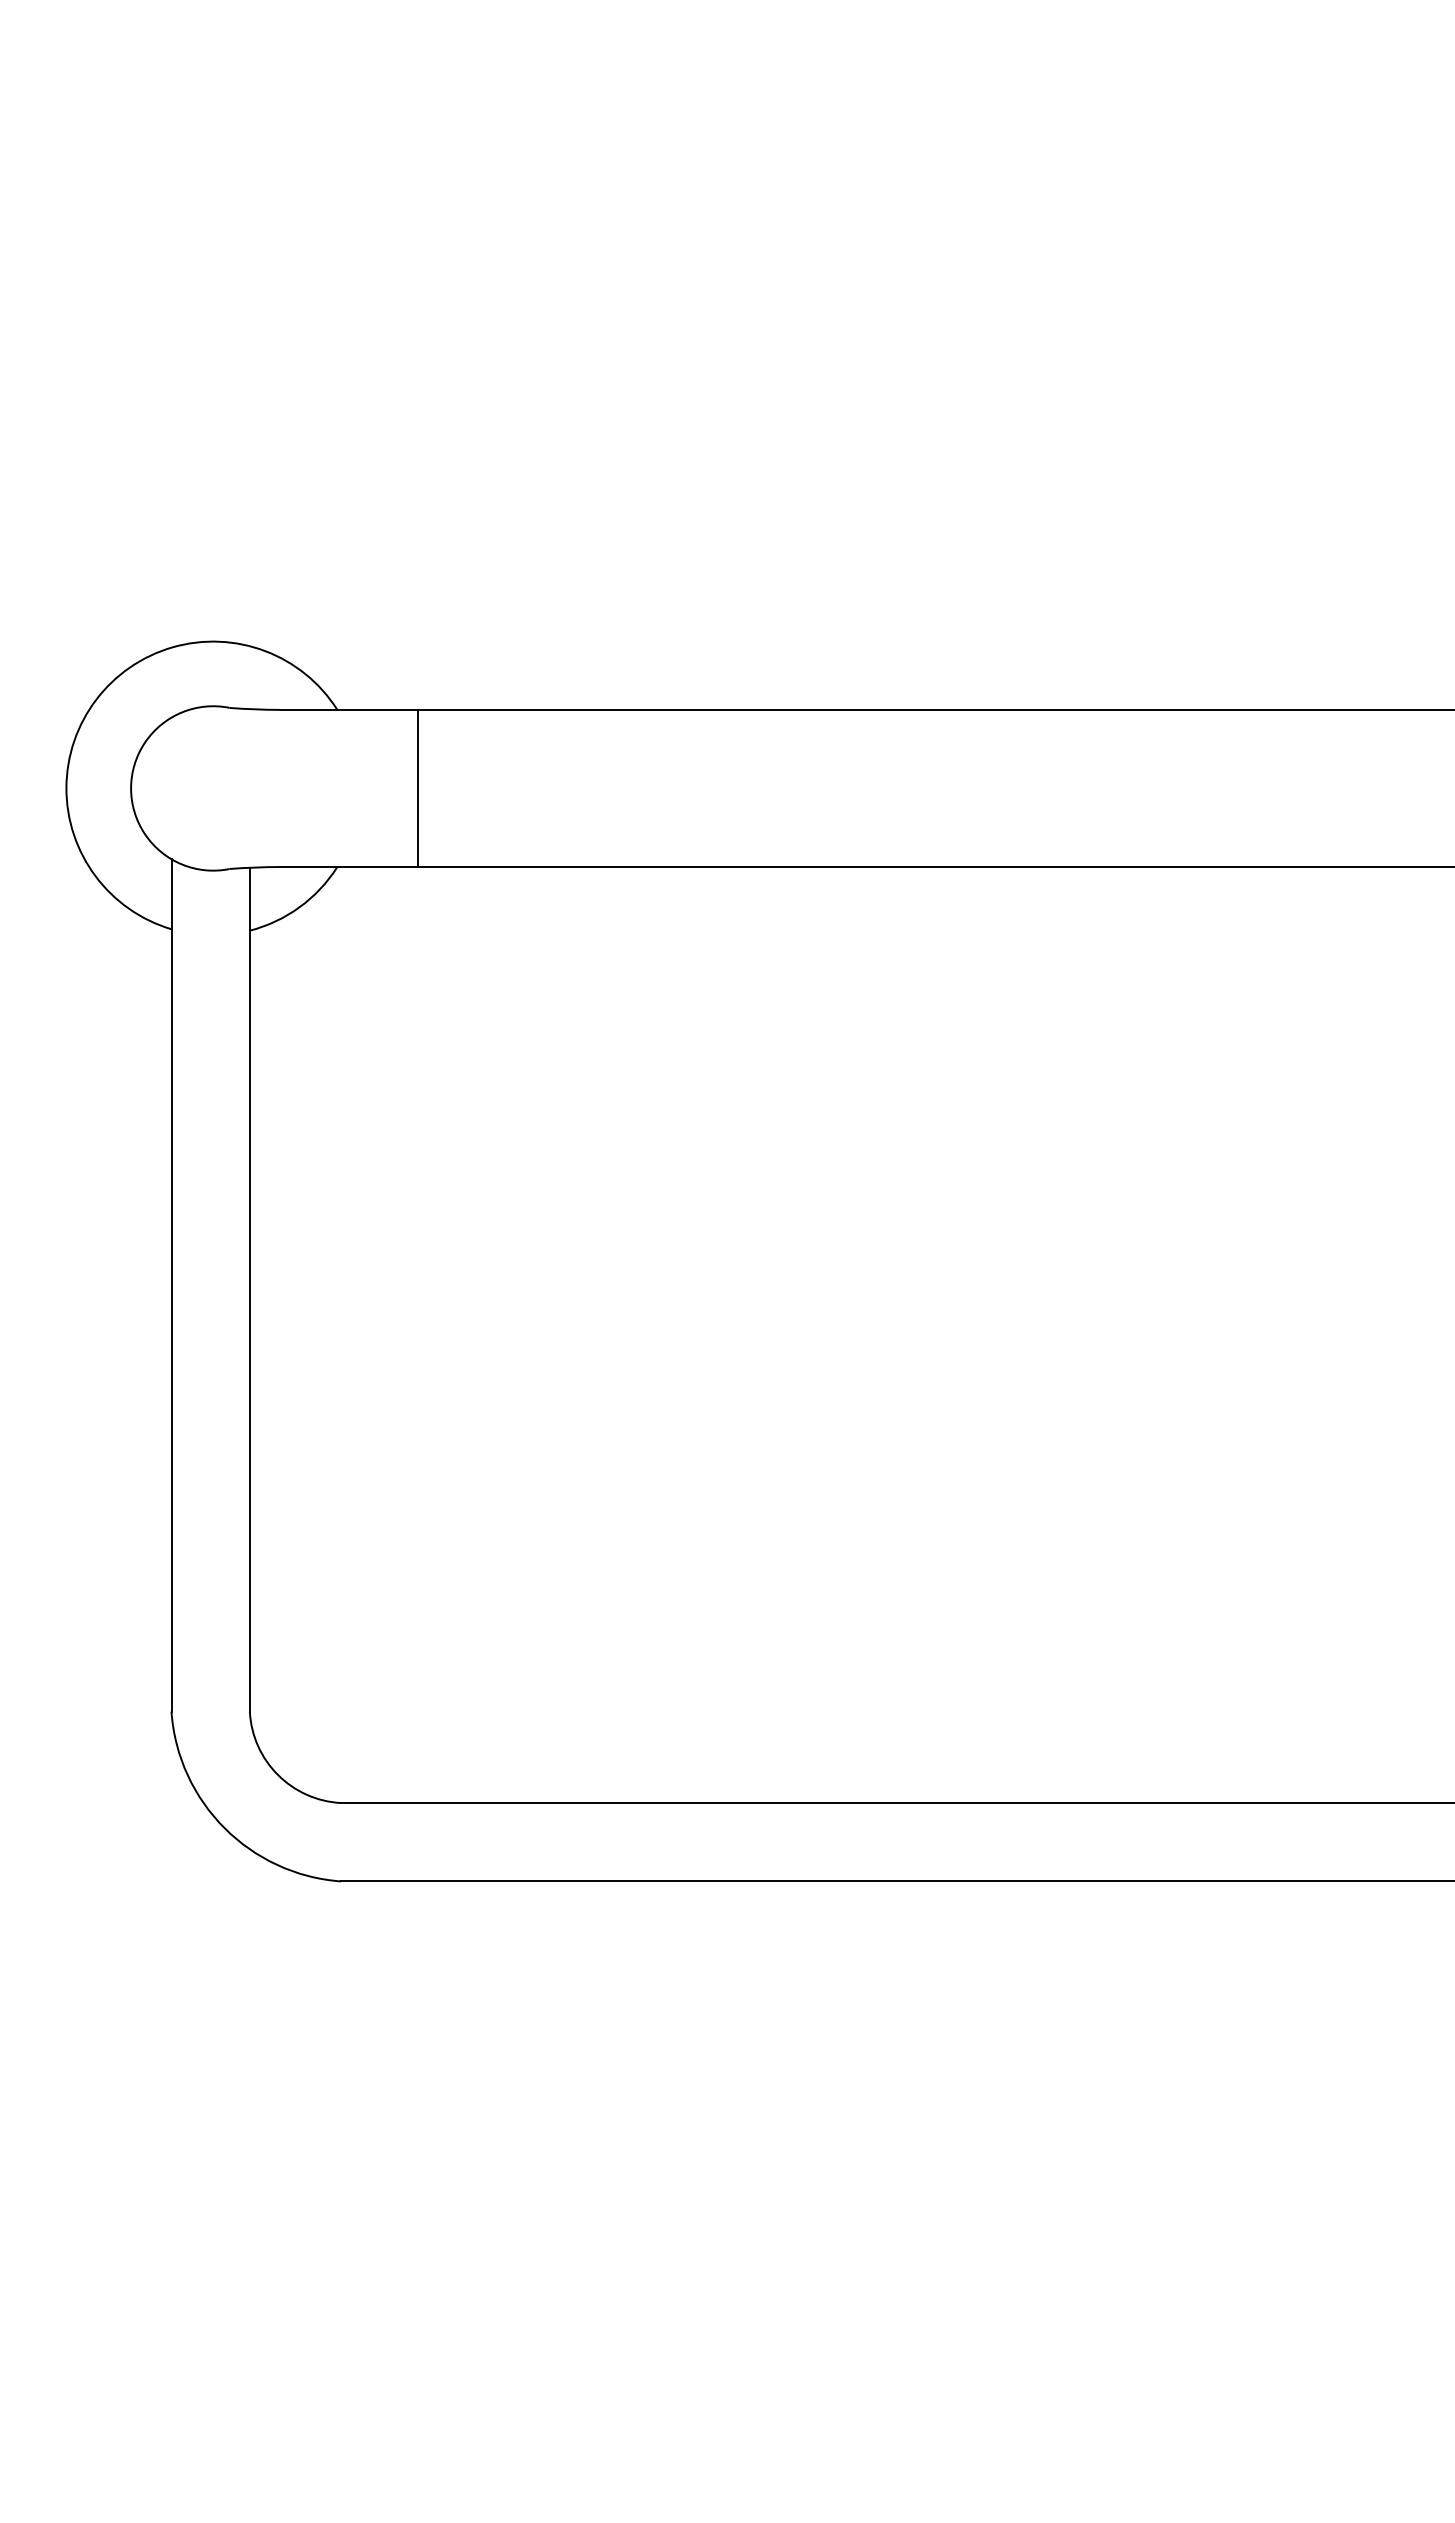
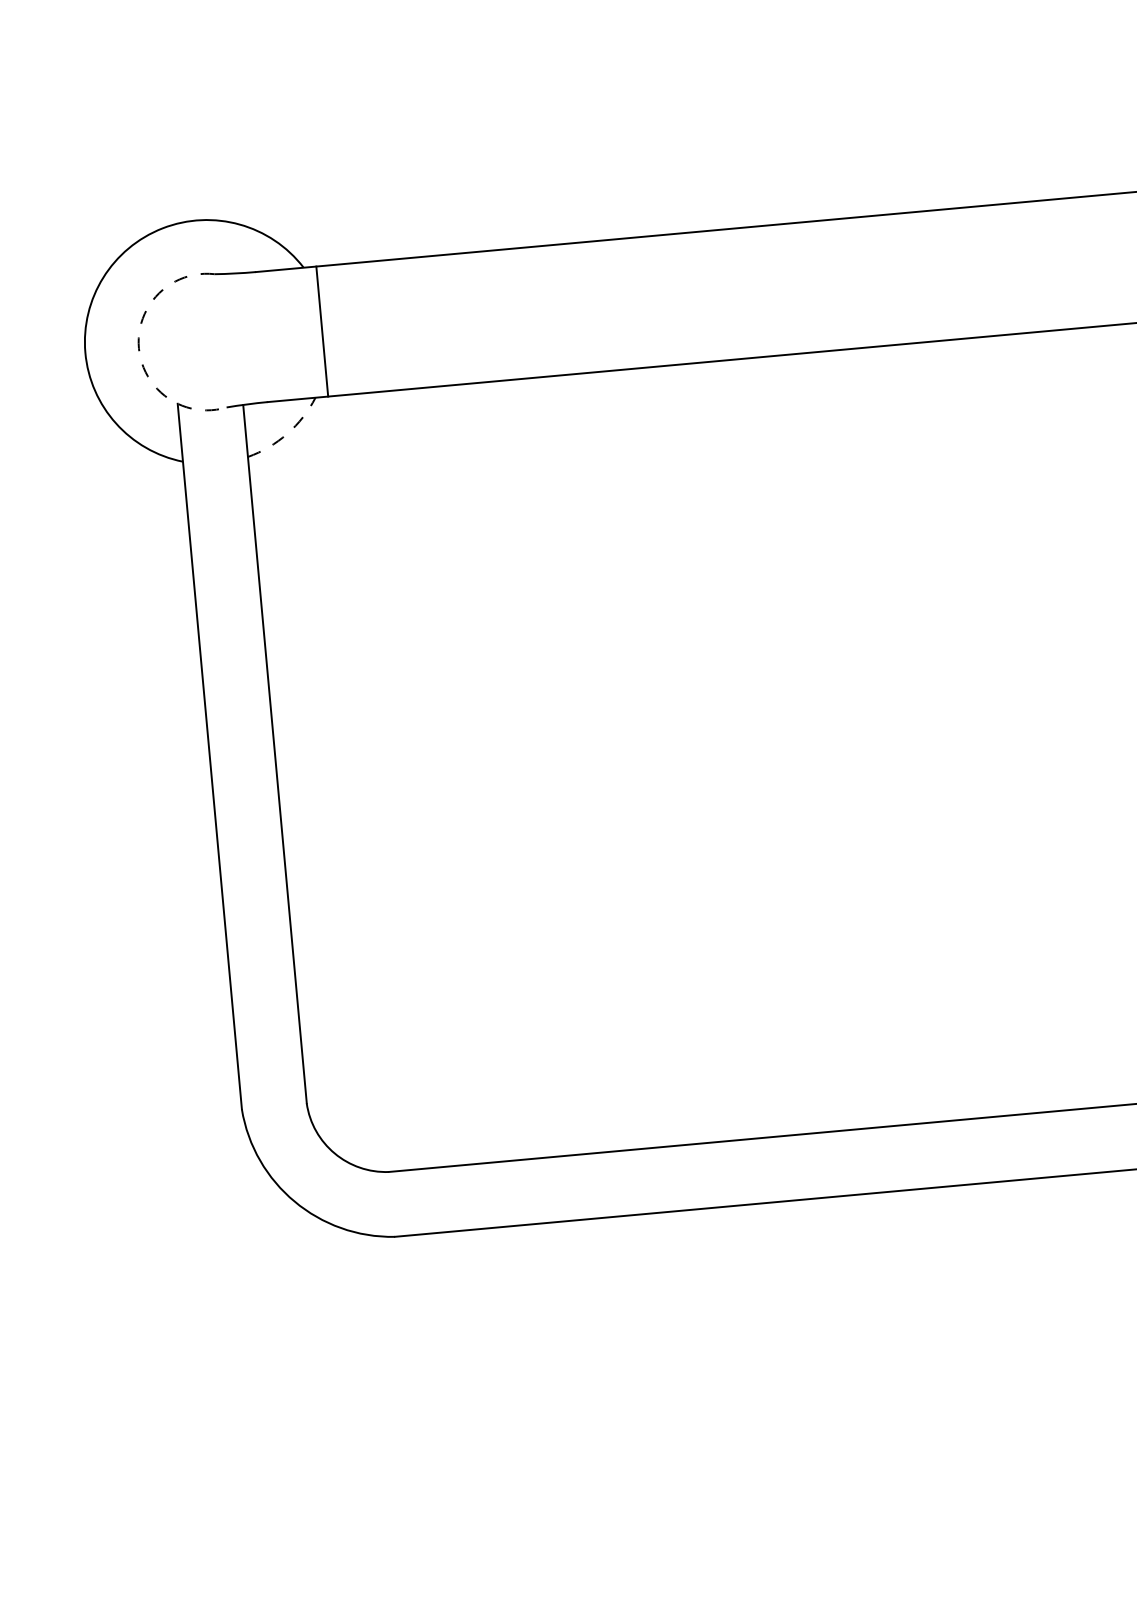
arc: (131, 788) -> (139, 348), solid -> dashed
line: (417, 788) -> (322, 331), moved
arc: (299, 907) -> (287, 434), solid -> dashed

